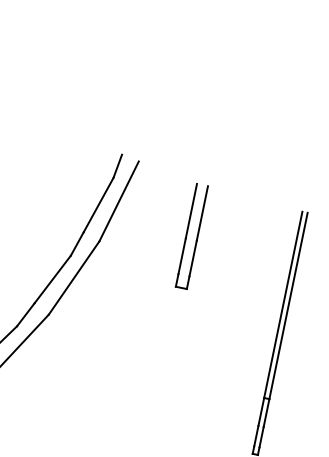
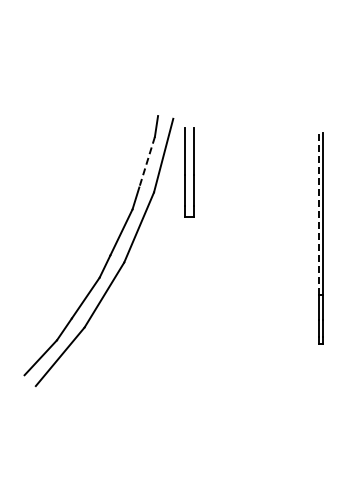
line: (97, 205) -> (146, 162), solid -> dashed
part: (191, 236) -> (189, 172), moved
line: (283, 304) -> (318, 213), solid -> dashed

